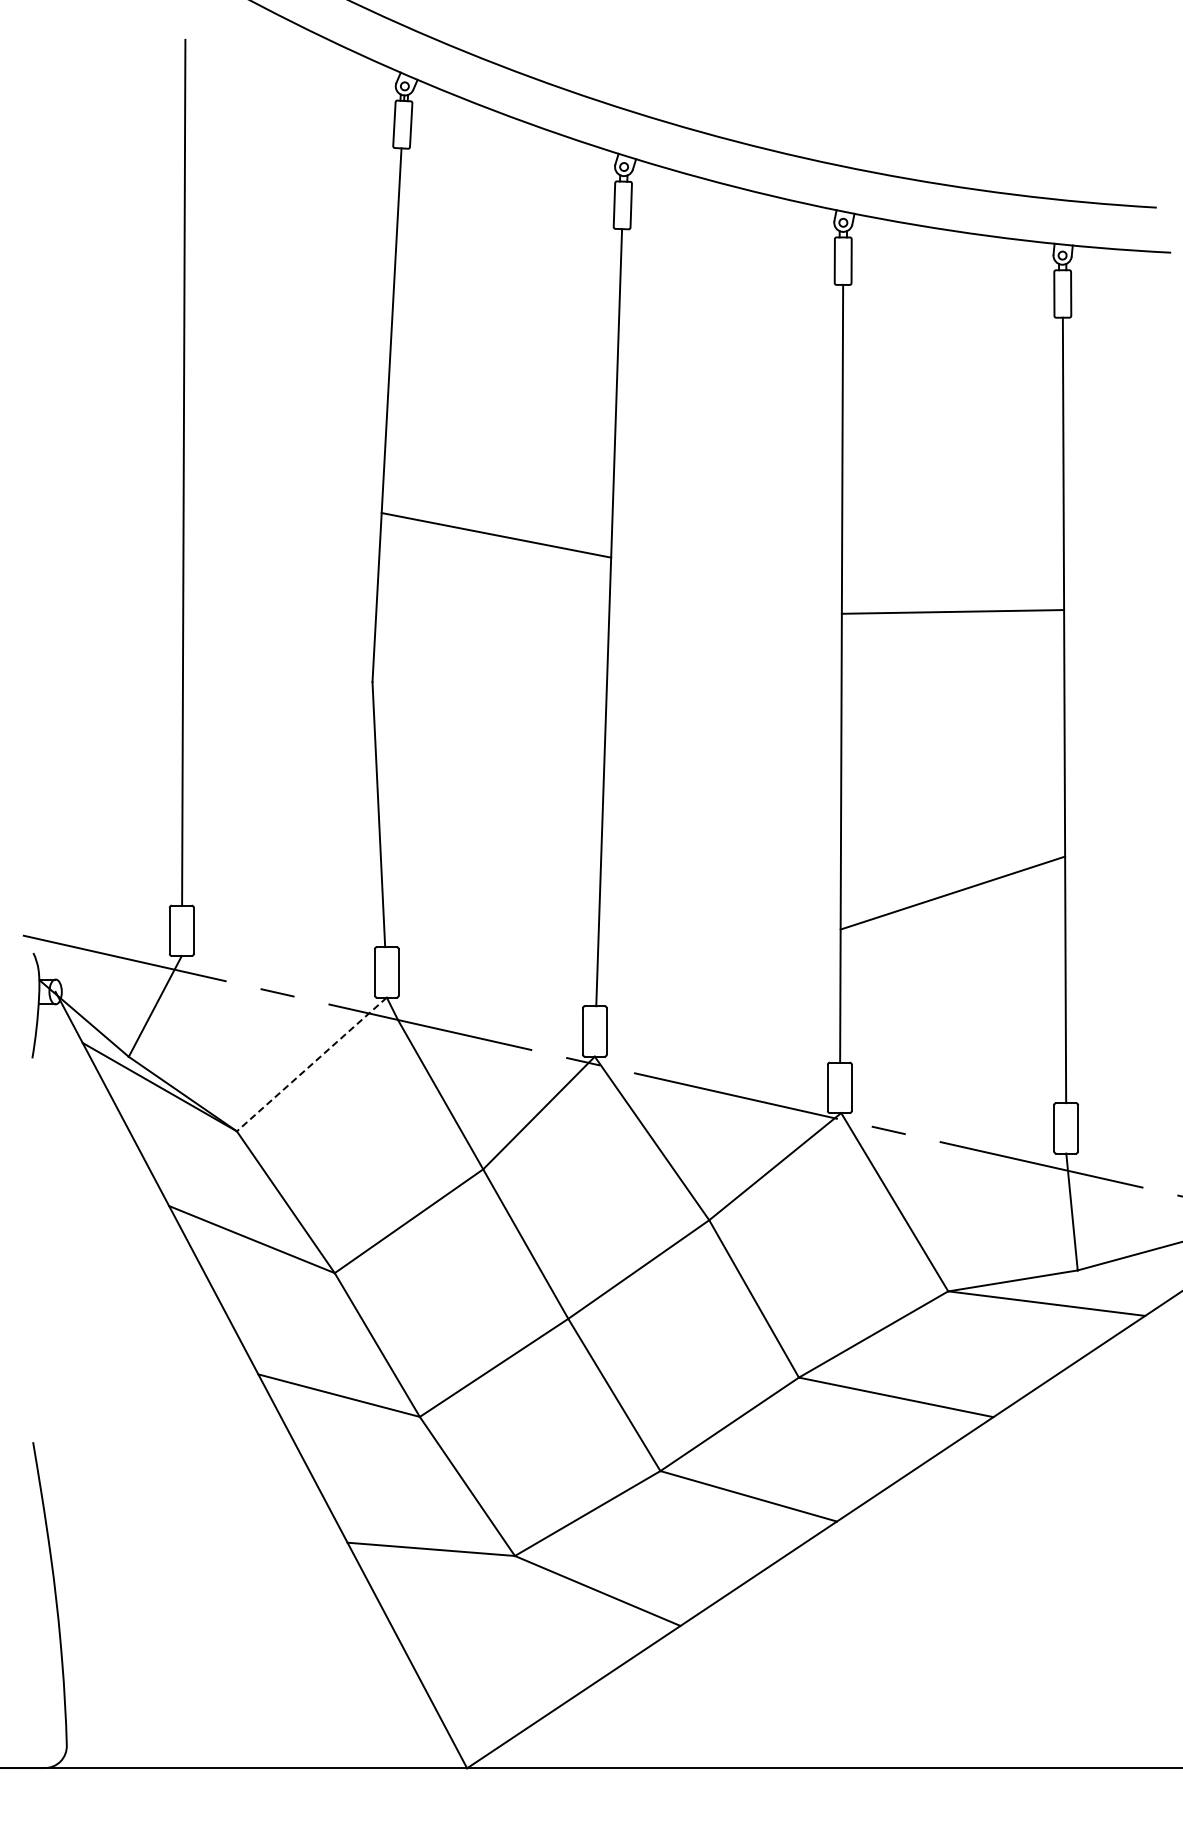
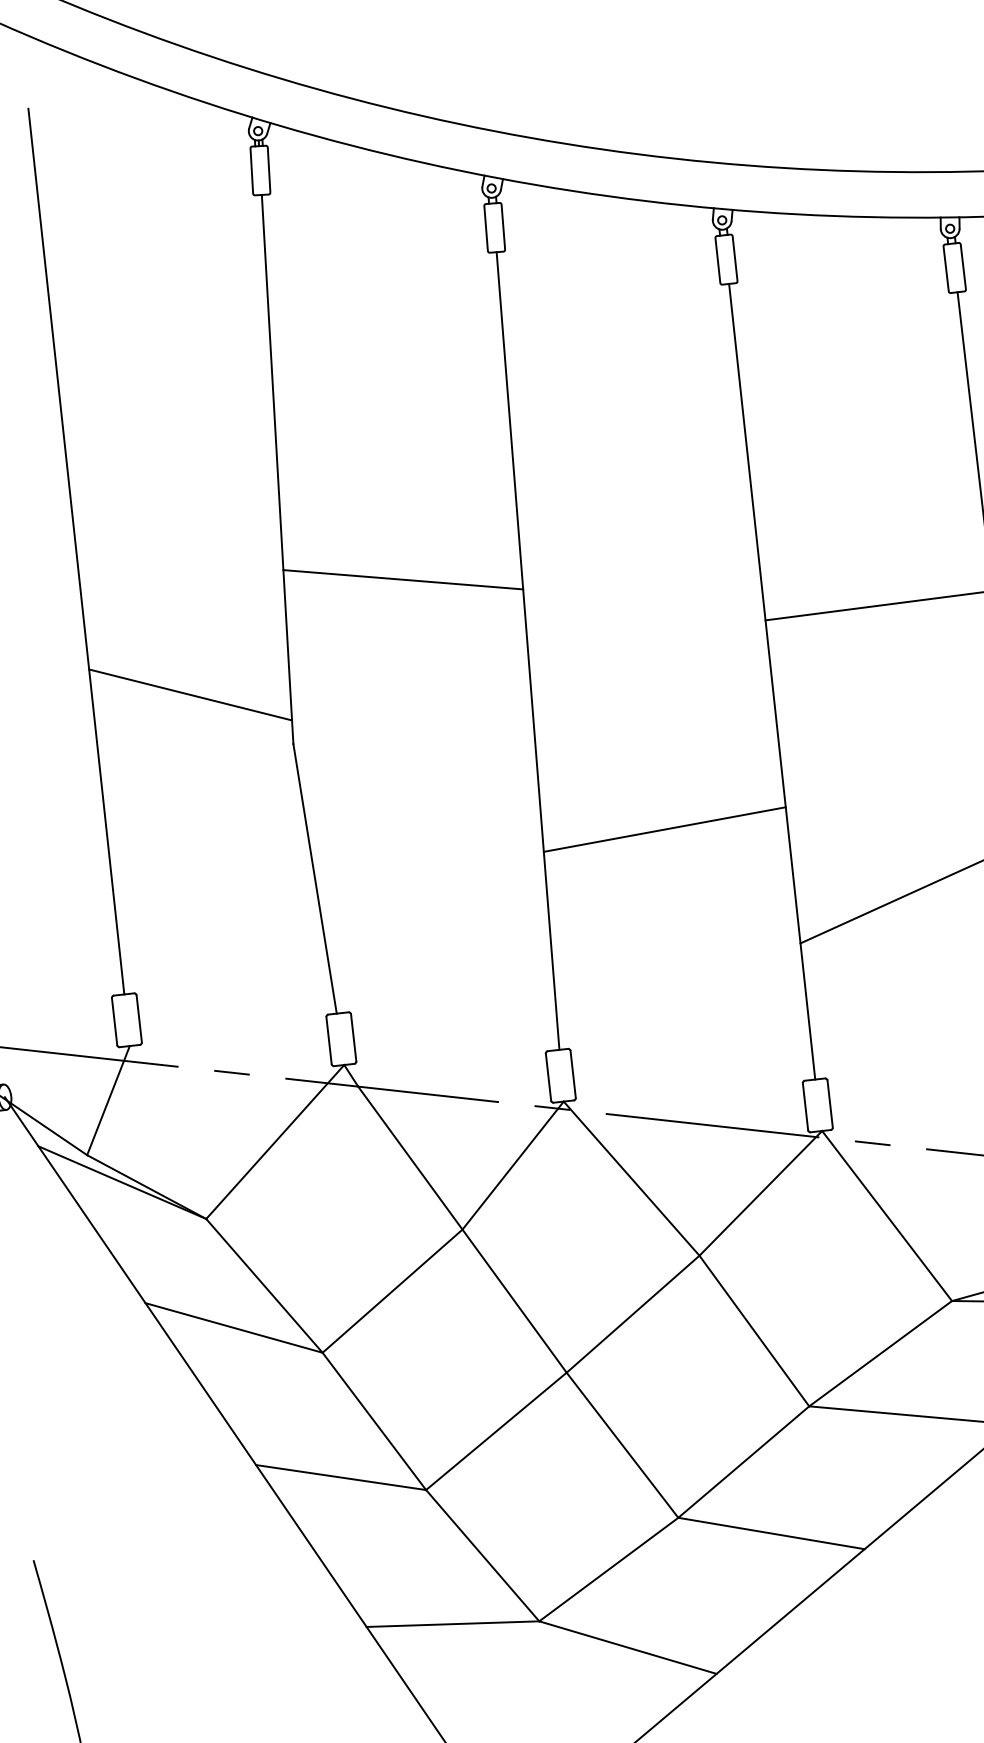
line: (278, 623) -> (190, 694), added
line: (721, 804) -> (664, 829), added
line: (311, 1064) -> (274, 1142), dashed -> solid

